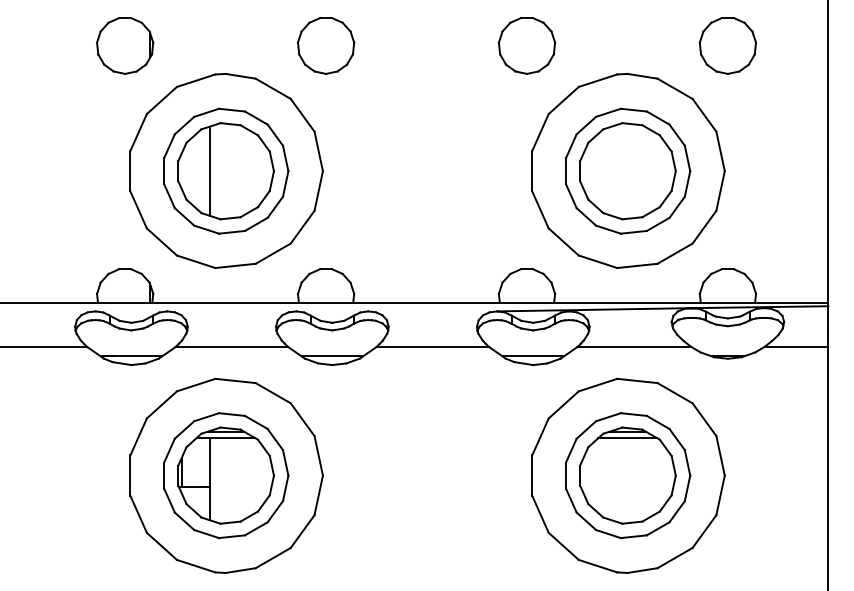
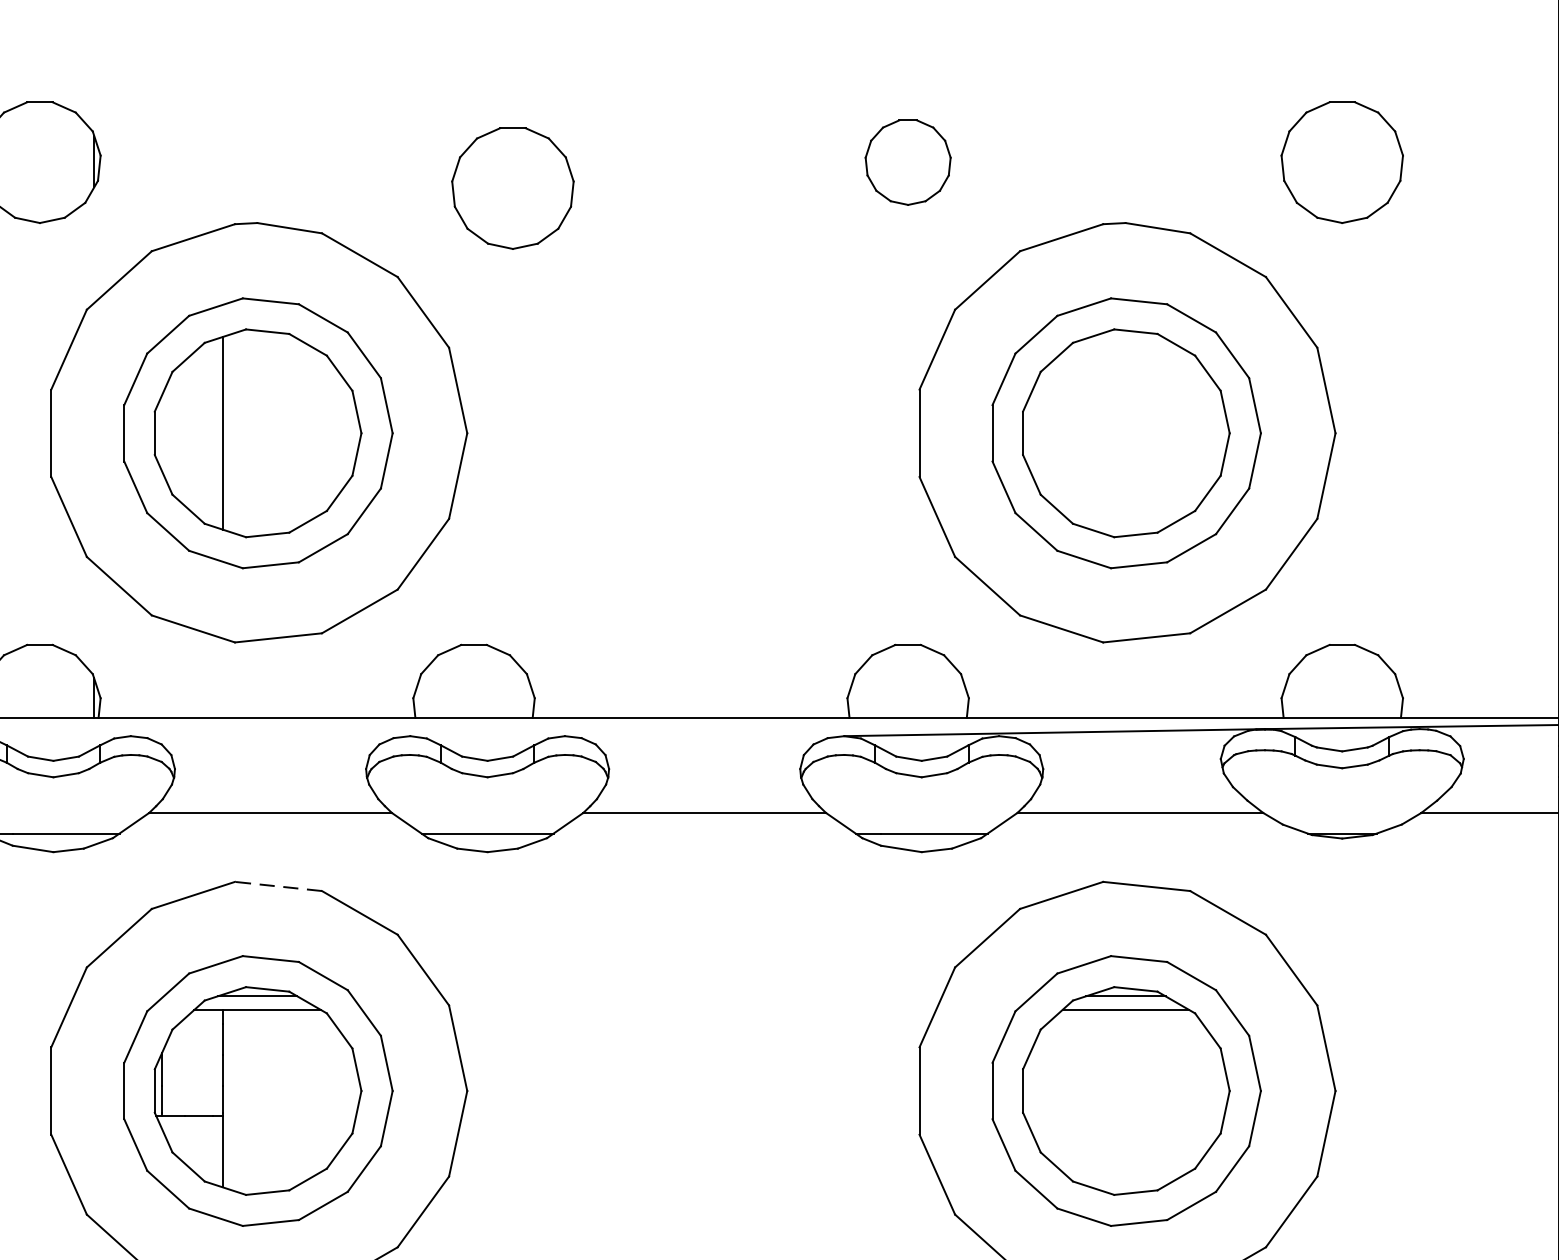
part: (326, 45) -> (513, 187), moved
part: (526, 45) -> (907, 161), size x0.7
line: (235, 380) -> (278, 885), solid -> dashed

